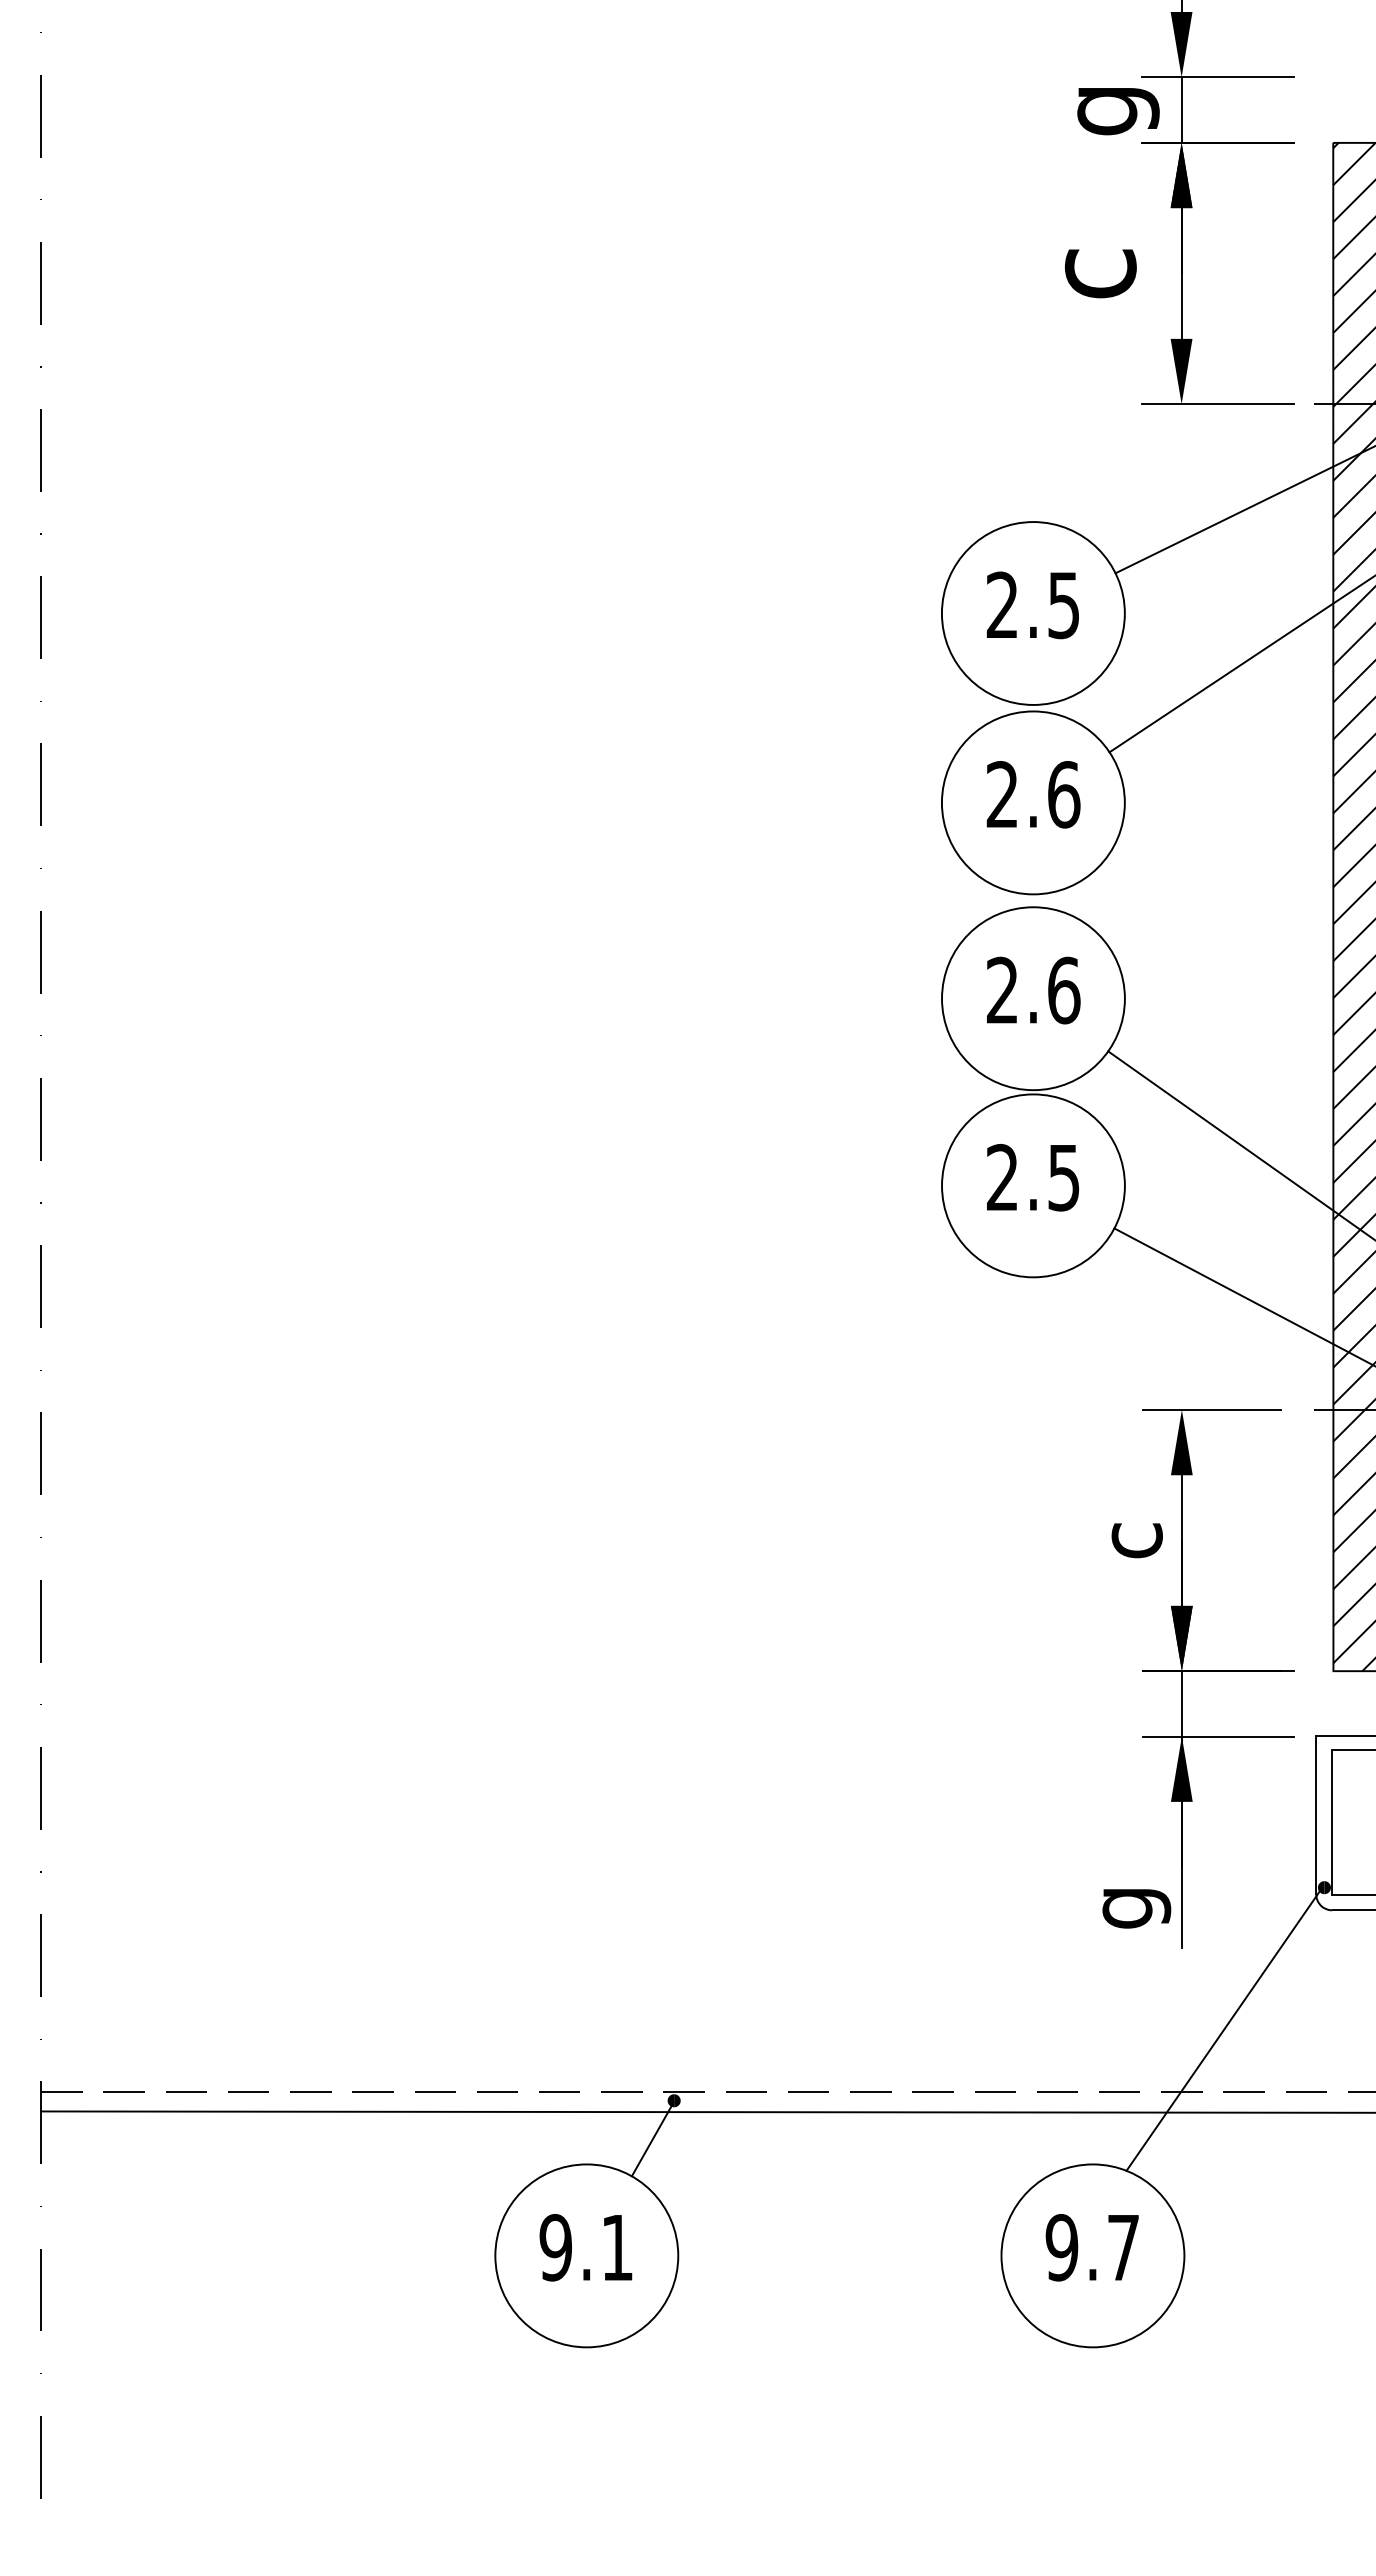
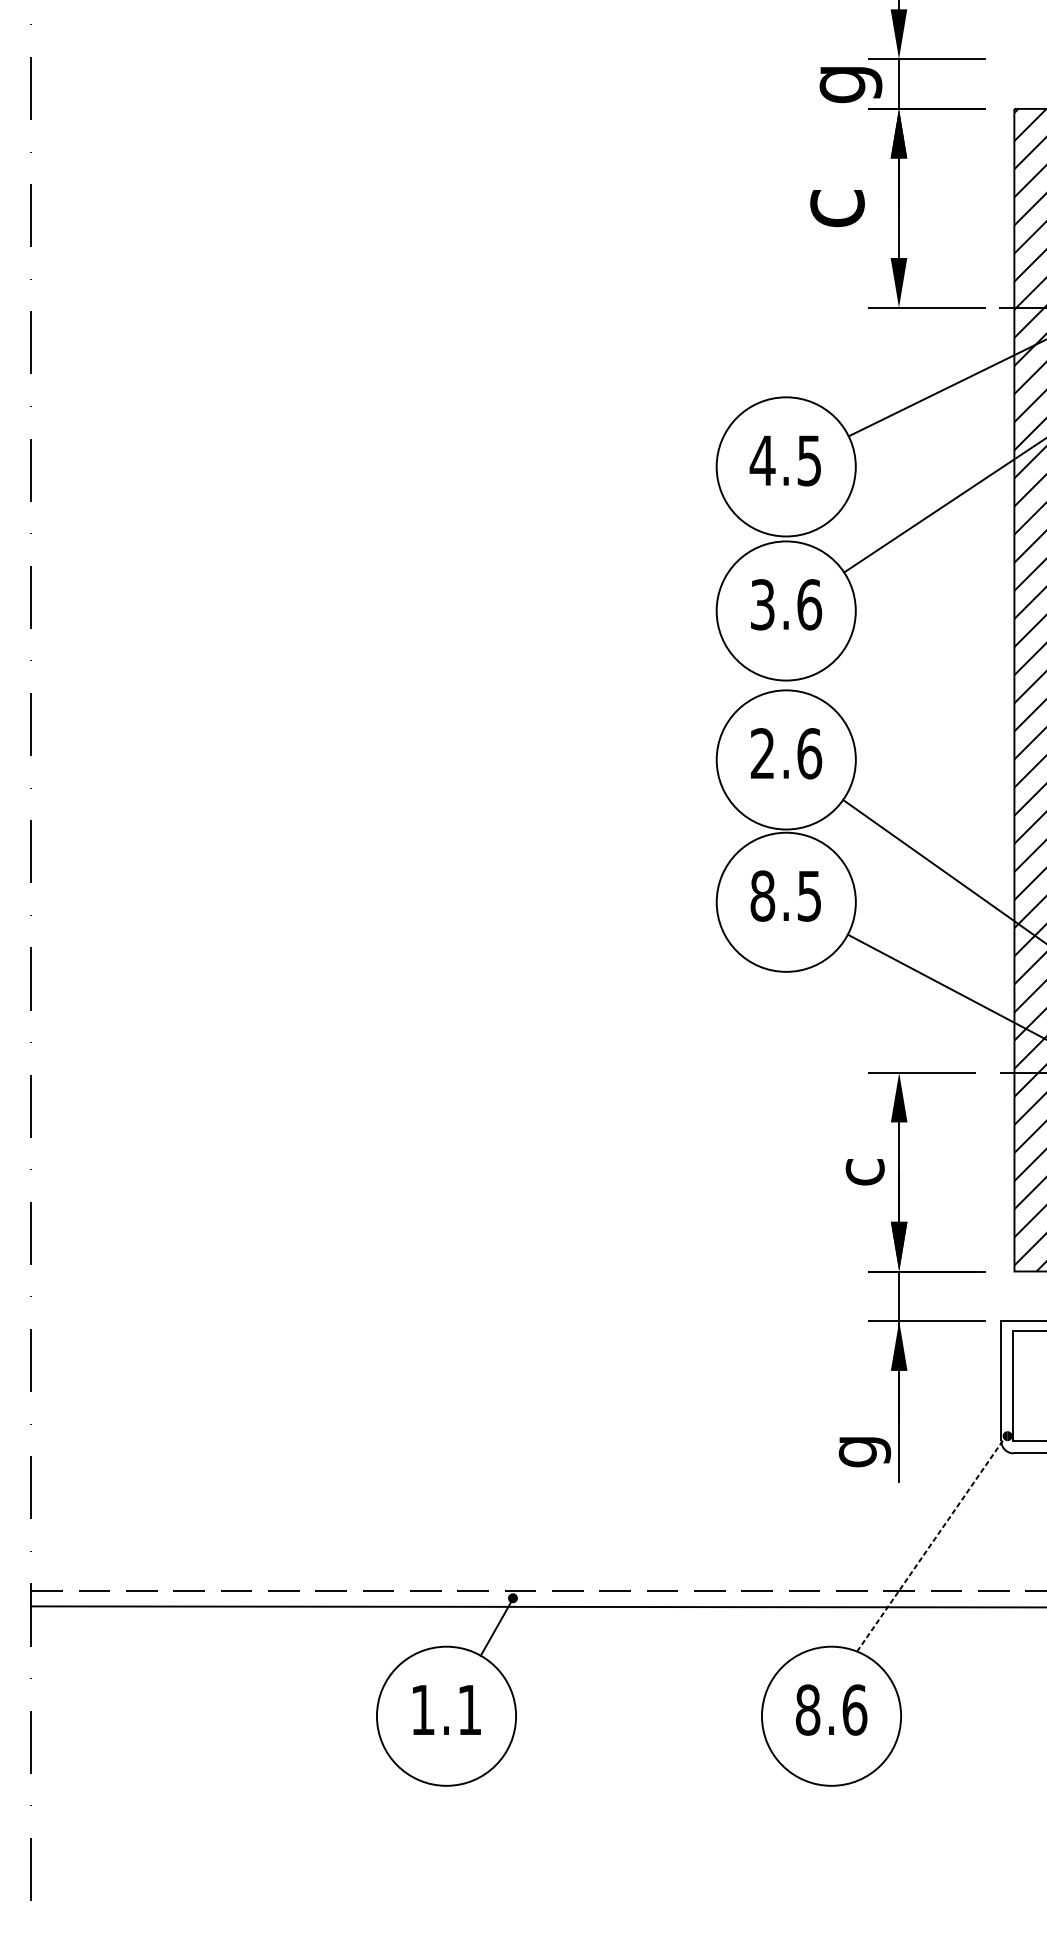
text: (1002, 604) -> (762, 460), 2.5 -> 4.5
text: (1001, 794) -> (761, 604), 2.6 -> 3.6
text: (1002, 1177) -> (762, 895), 2.5 -> 8.5
line: (1224, 2029) -> (931, 1544), solid -> dashed
text: (555, 2247) -> (422, 1709), 9.1 -> 1.1
text: (1092, 2247) -> (831, 1709), 9.7 -> 8.6

